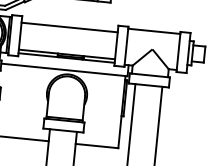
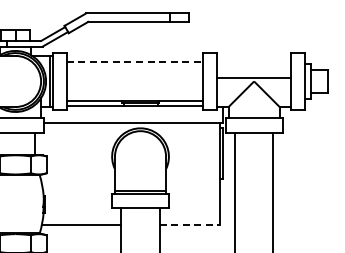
line: (70, 27) -> (135, 62), solid -> dashed
line: (154, 31) -> (254, 77), moved
line: (97, 145) -> (190, 224), solid -> dashed

